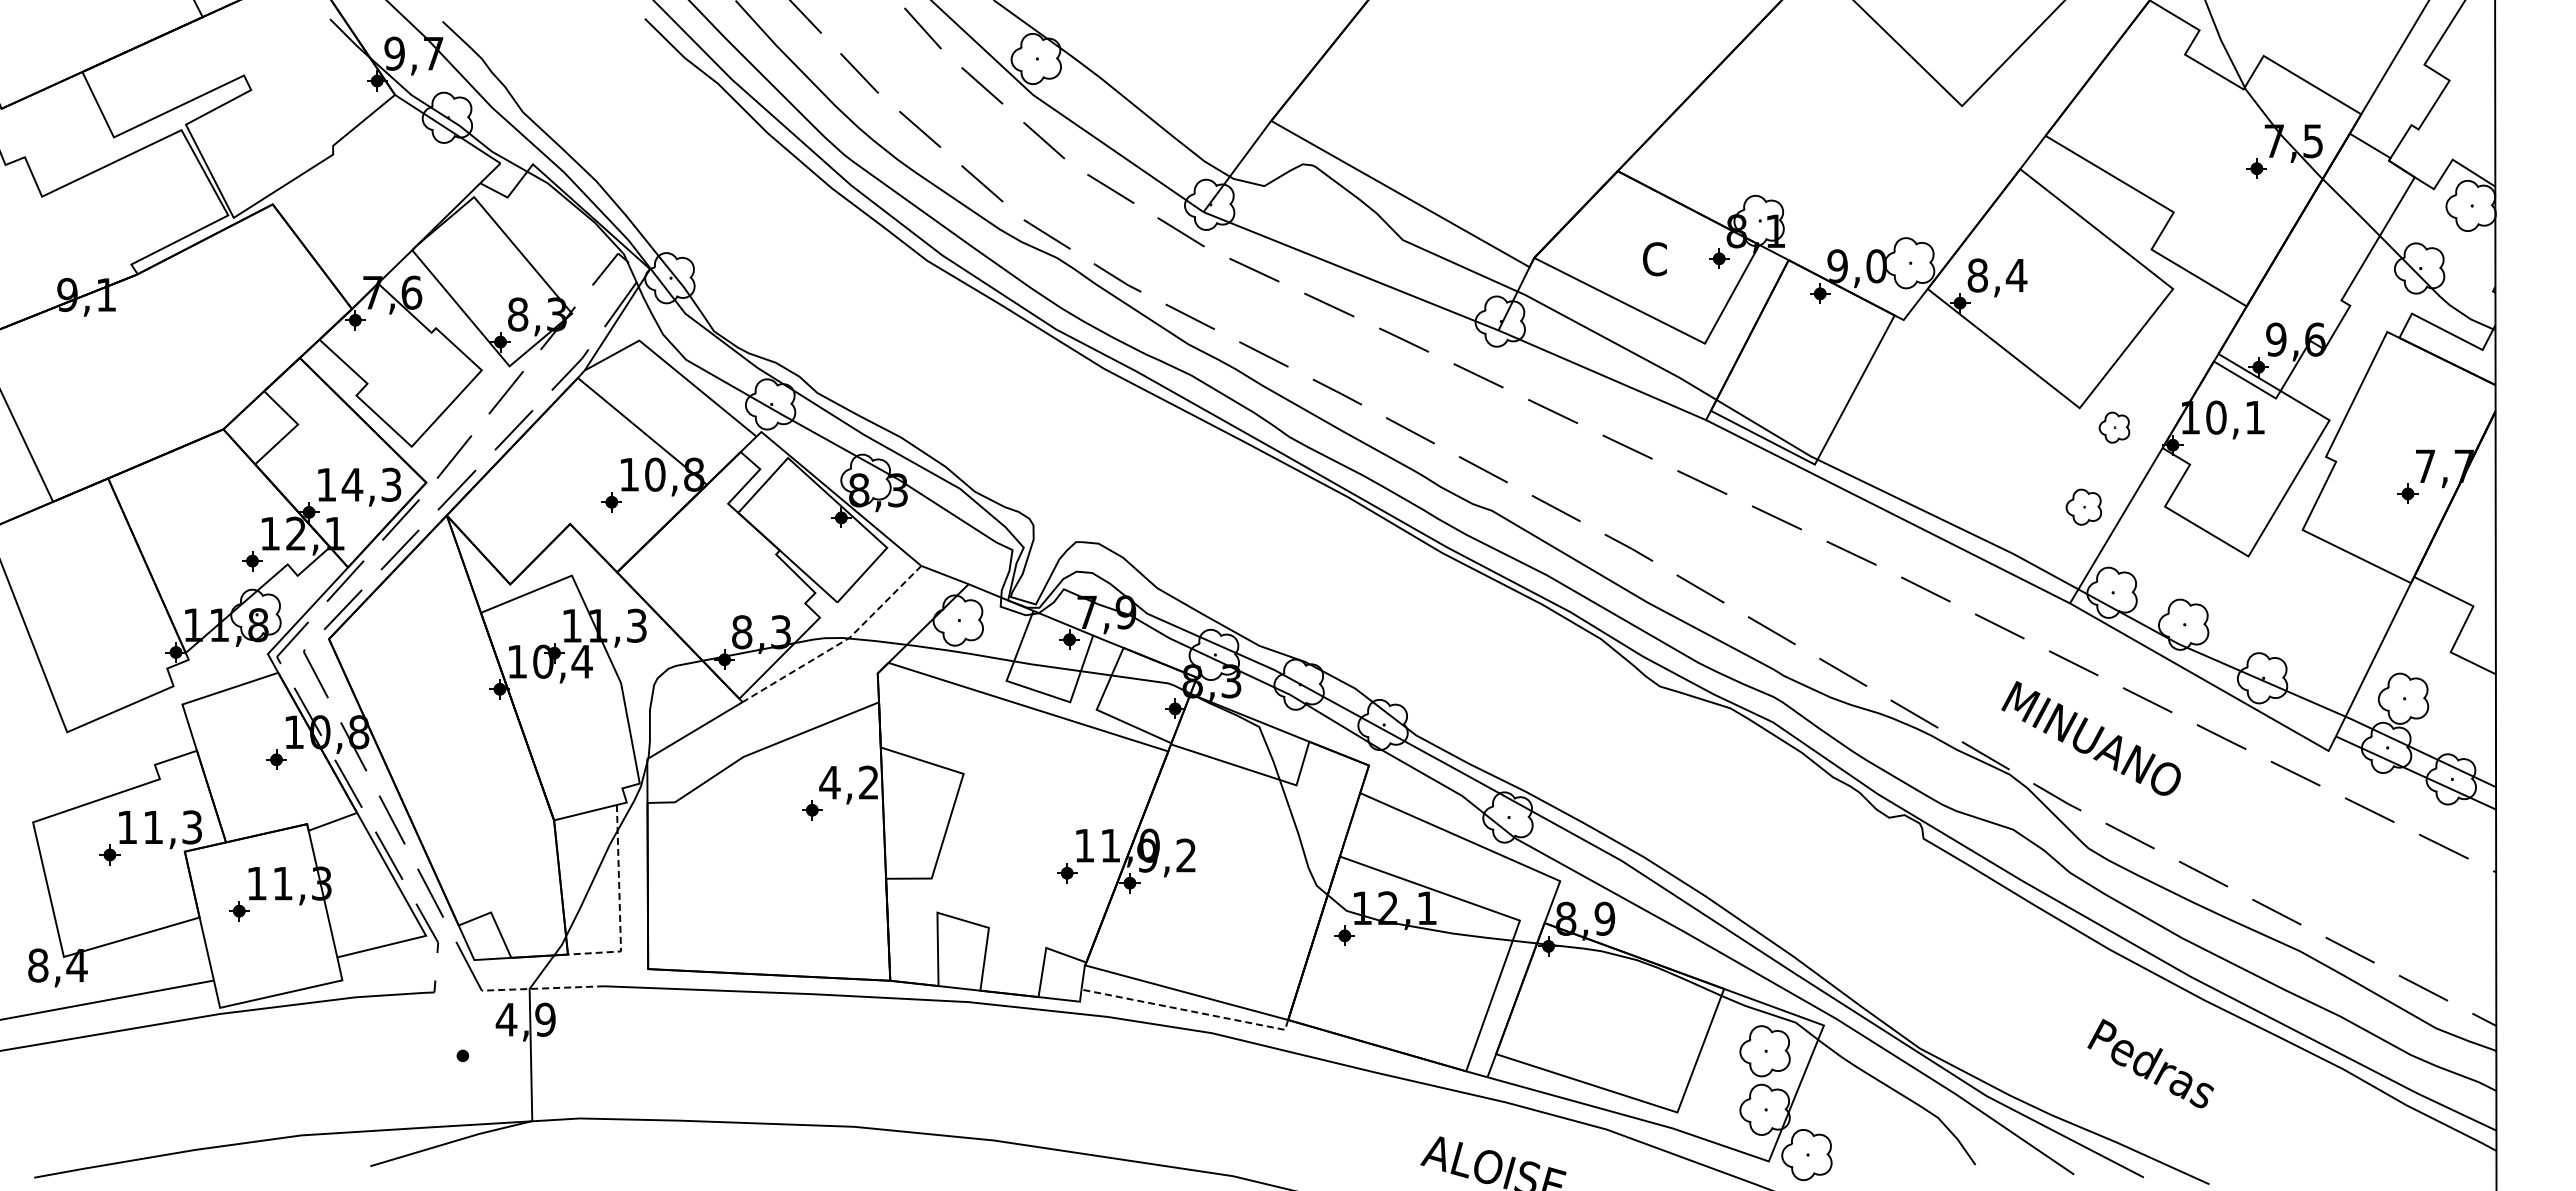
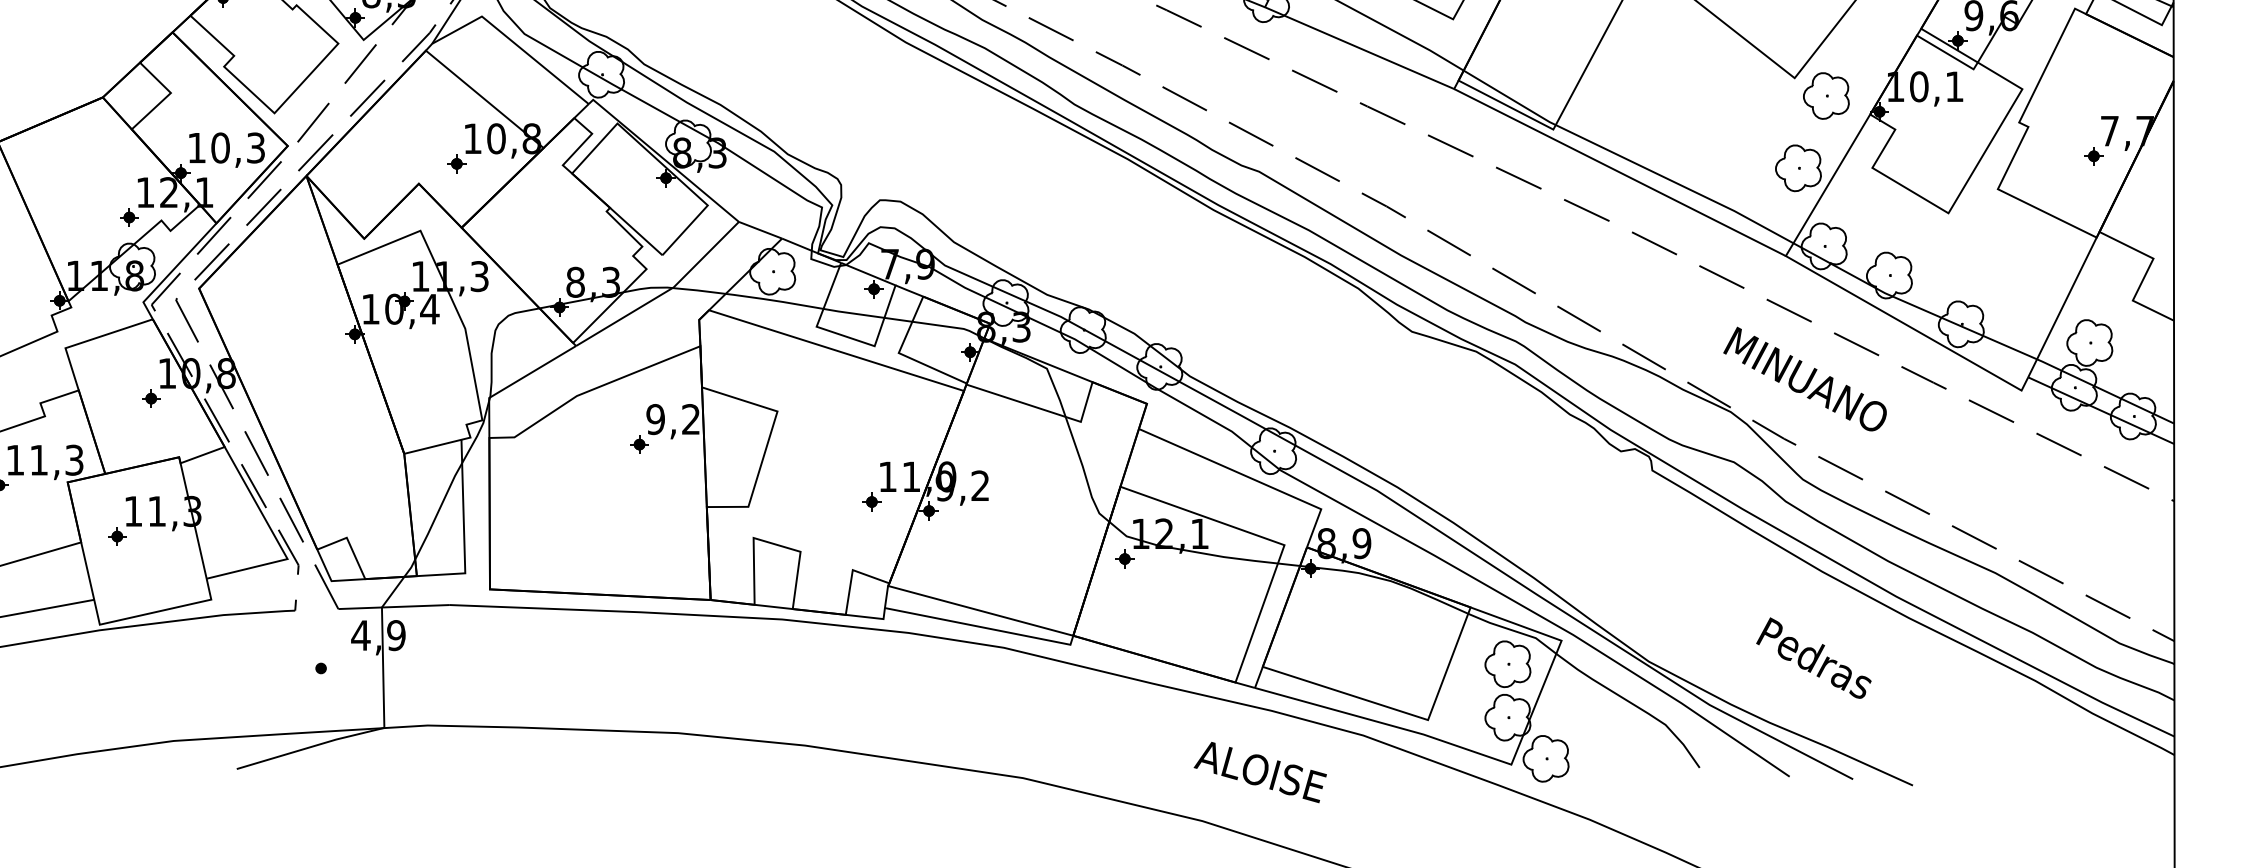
part: (2114, 427) -> (1826, 95), size x1.67
text: (352, 484) -> (220, 147), 14,3 -> 10,3
part: (2083, 507) -> (1798, 168), size x1.43
line: (840, 643) -> (665, 292), dashed -> solid
text: (829, 782) -> (655, 419), 4,2 -> 9,2
line: (619, 905) -> (463, 531), dashed -> solid
line: (542, 988) -> (393, 607), dashed -> solid
line: (1189, 1010) -> (983, 627), dashed -> solid
text: (2150, 1063) -> (1813, 658), moved

